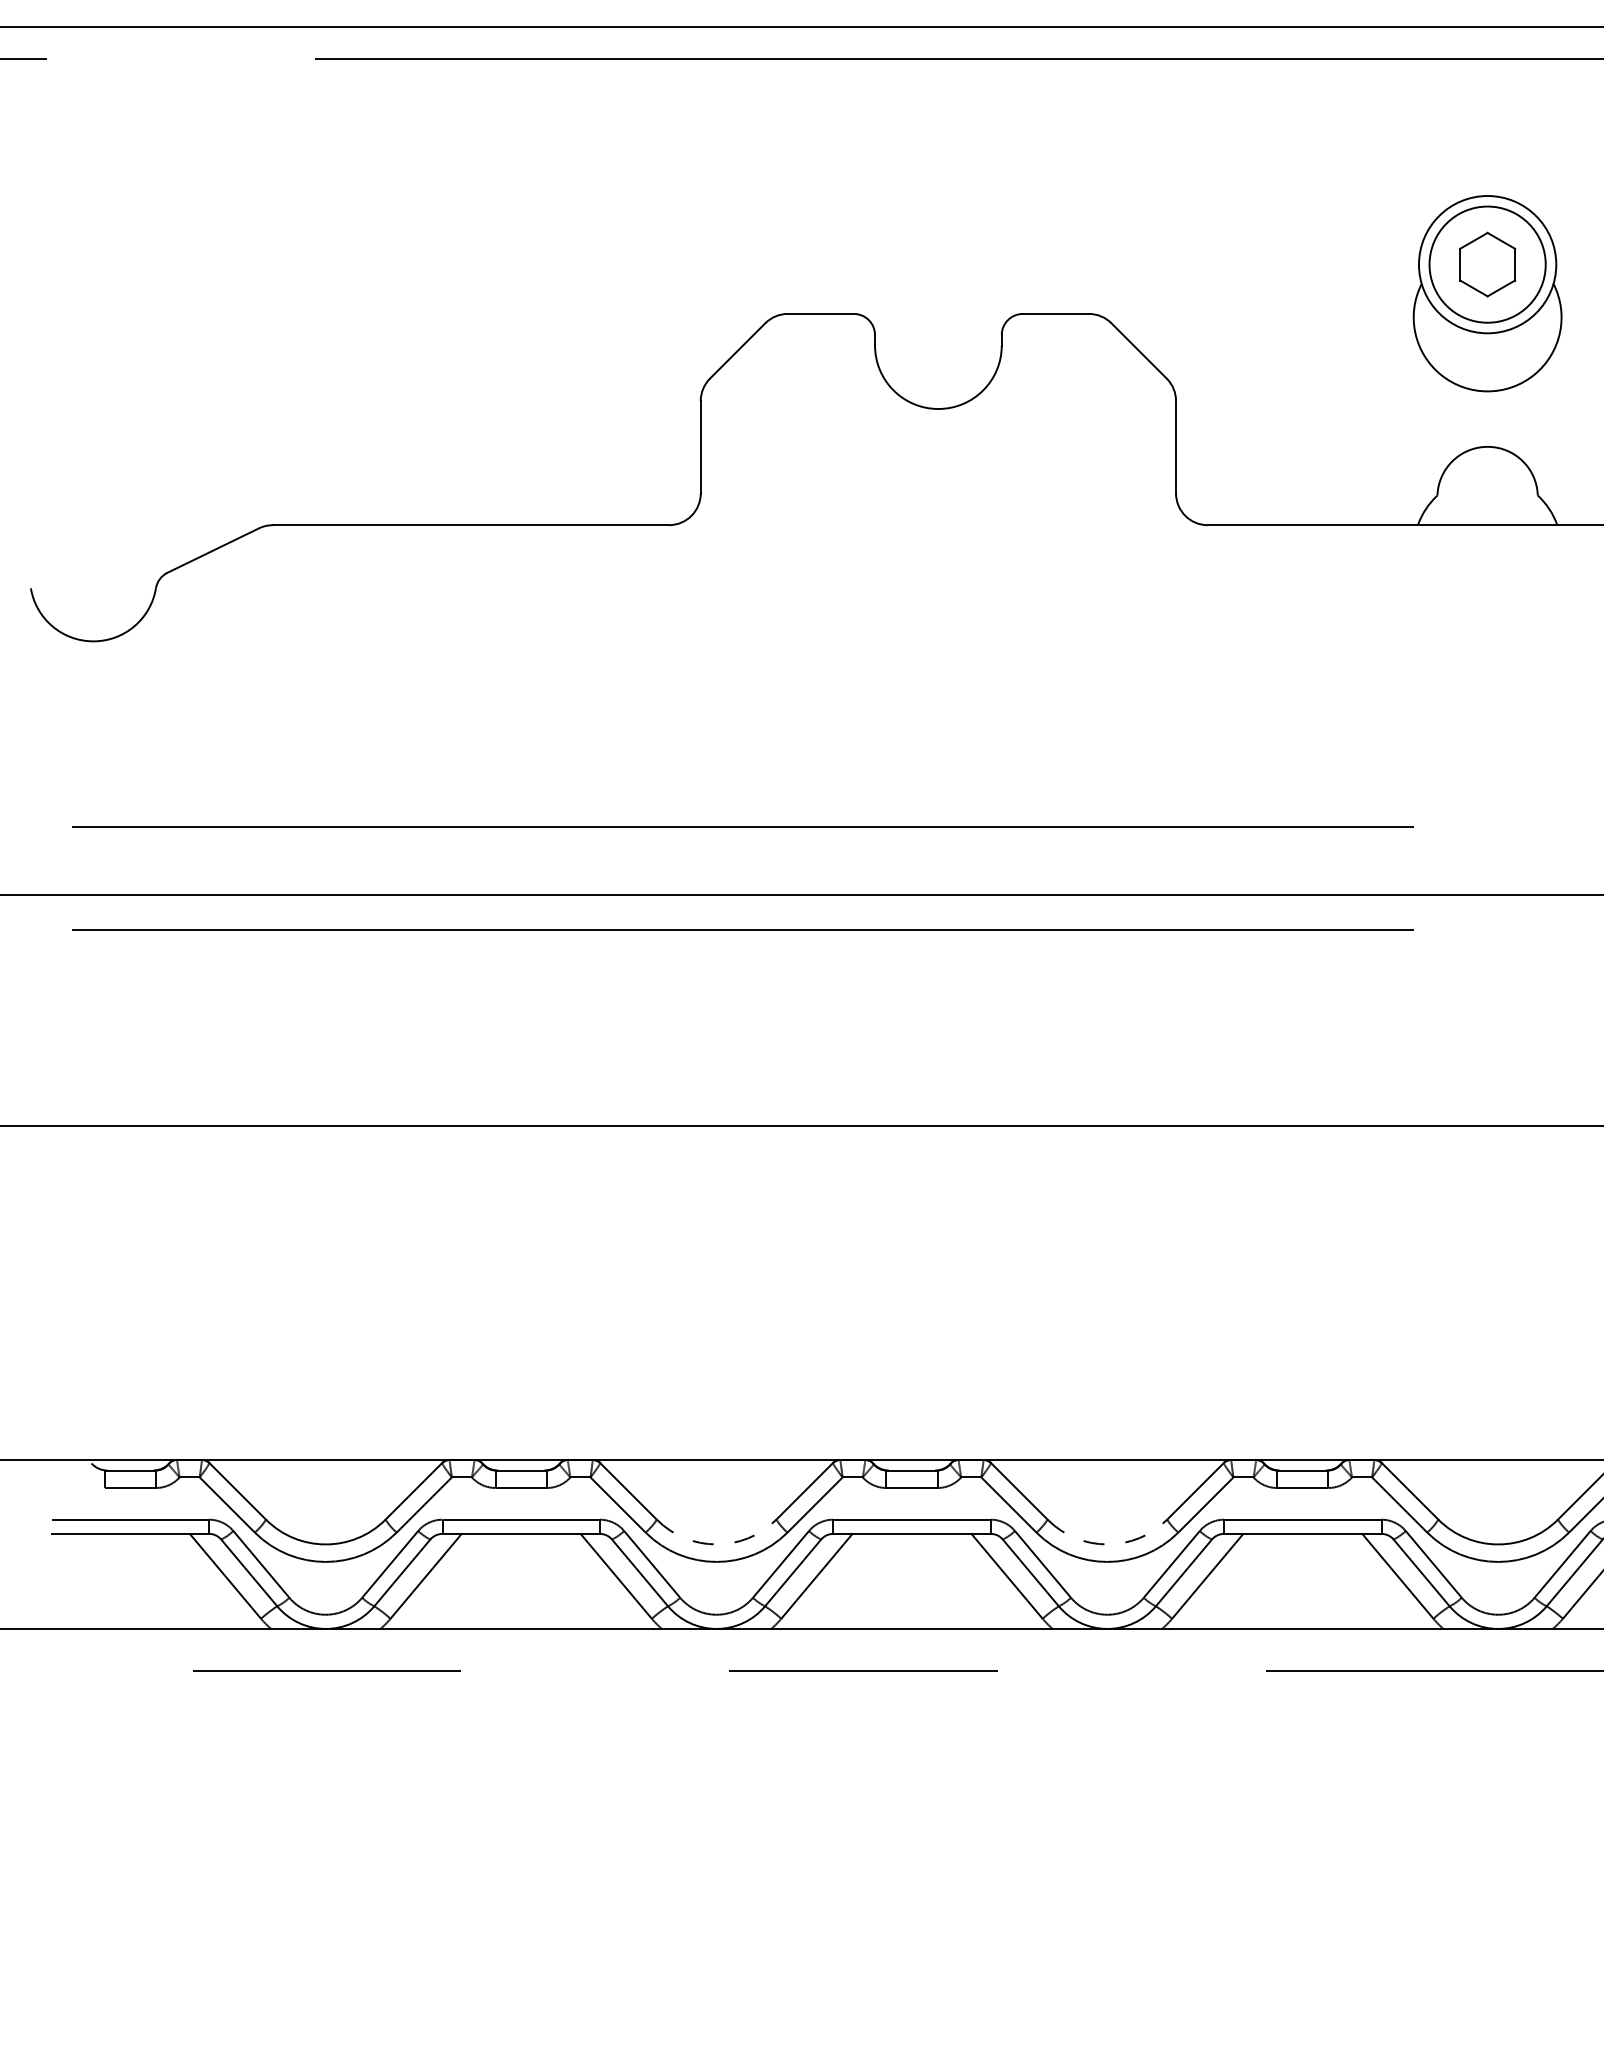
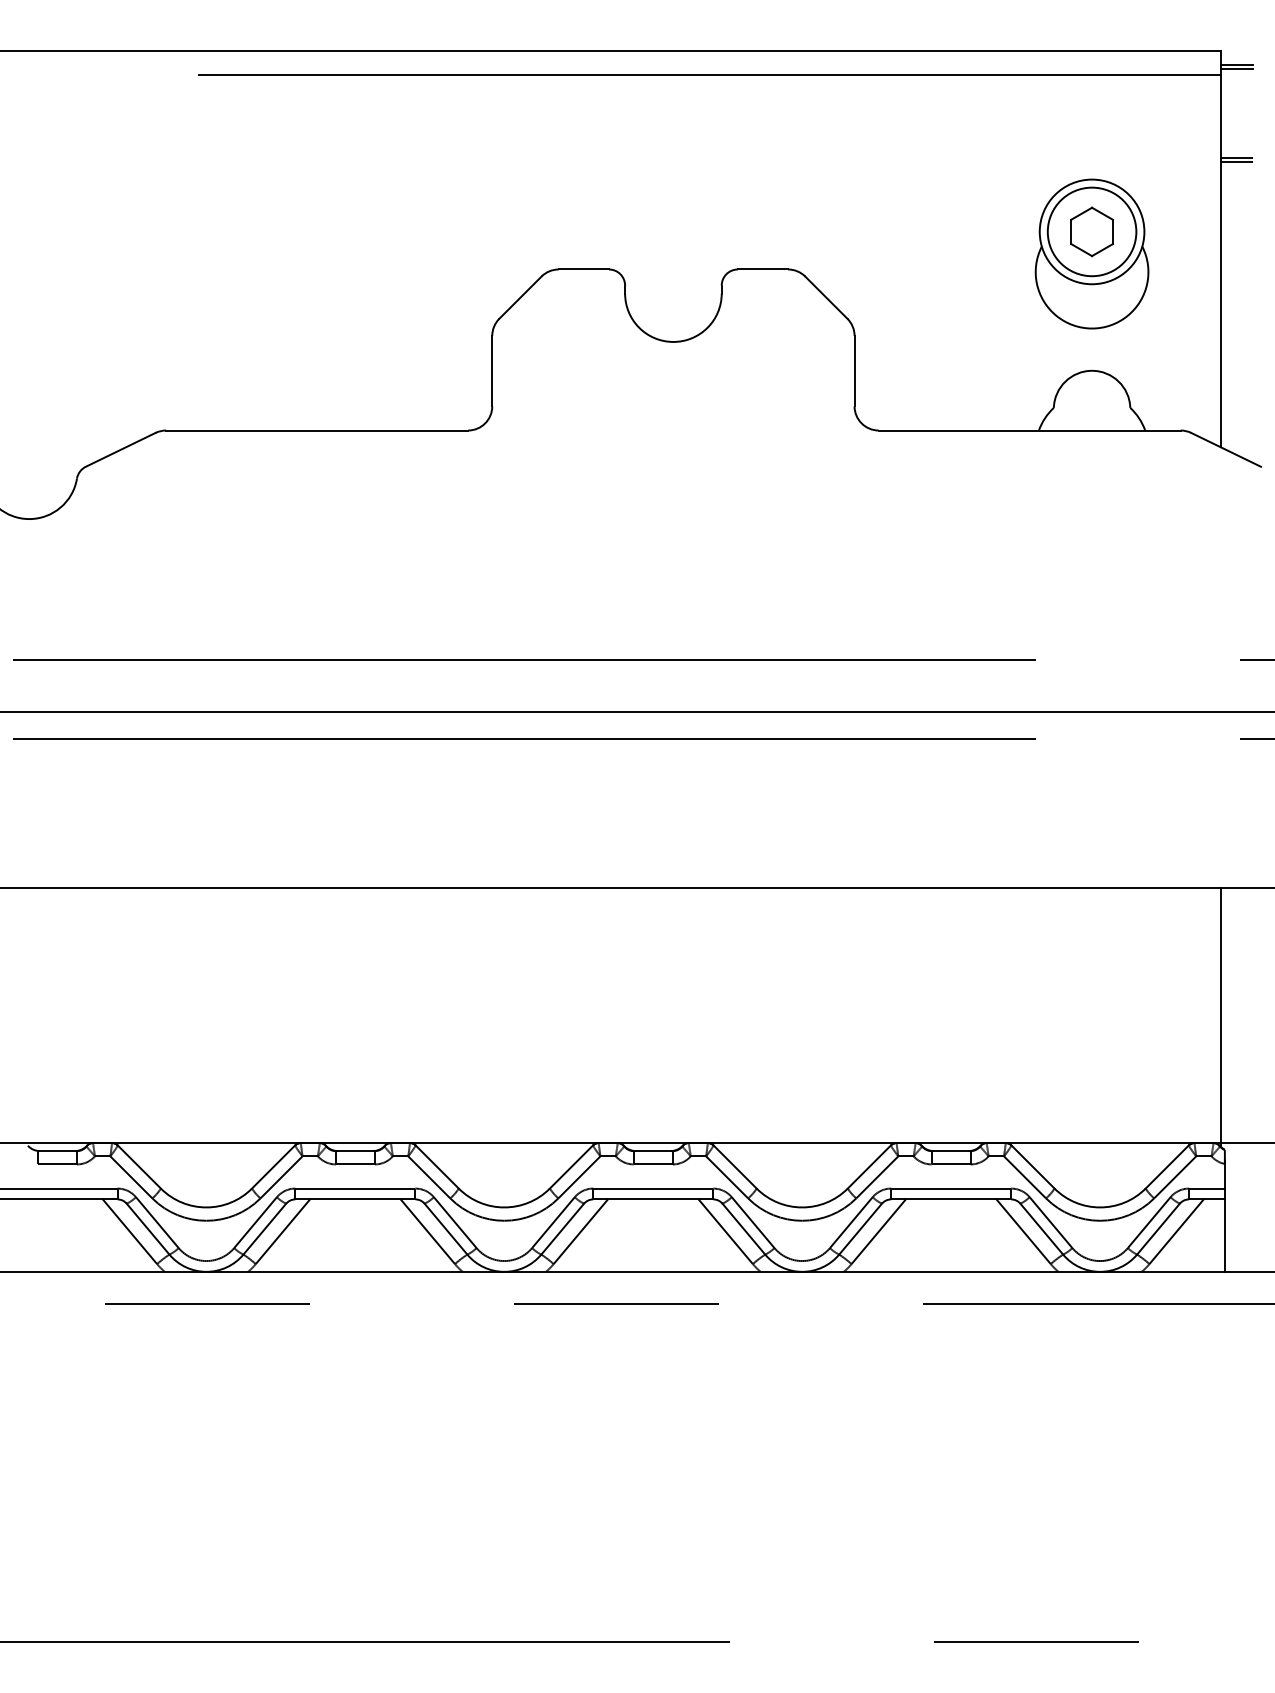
arc: (716, 1544) -> (504, 1207), dashed -> solid
arc: (1107, 1544) -> (802, 1207), dashed -> solid

